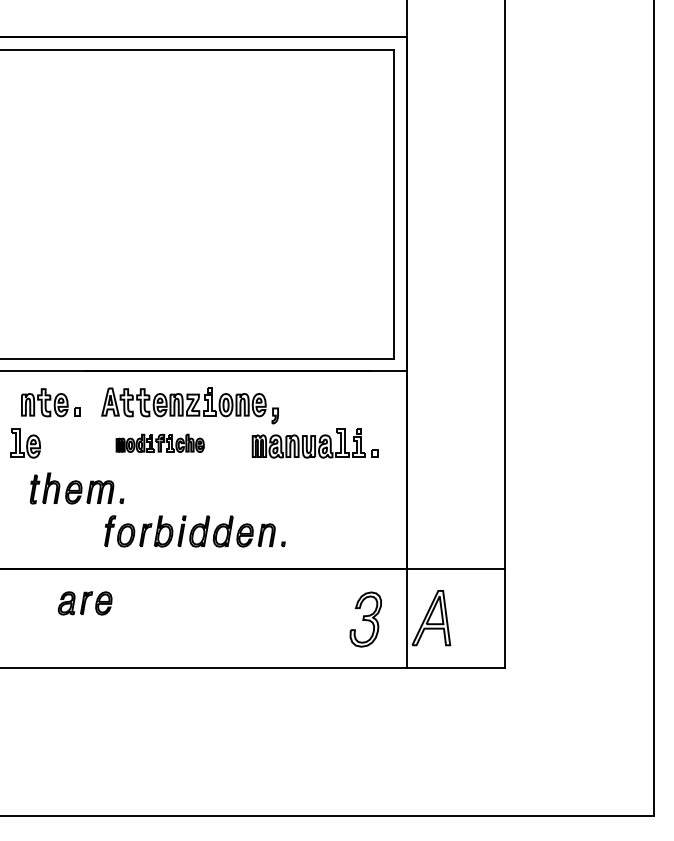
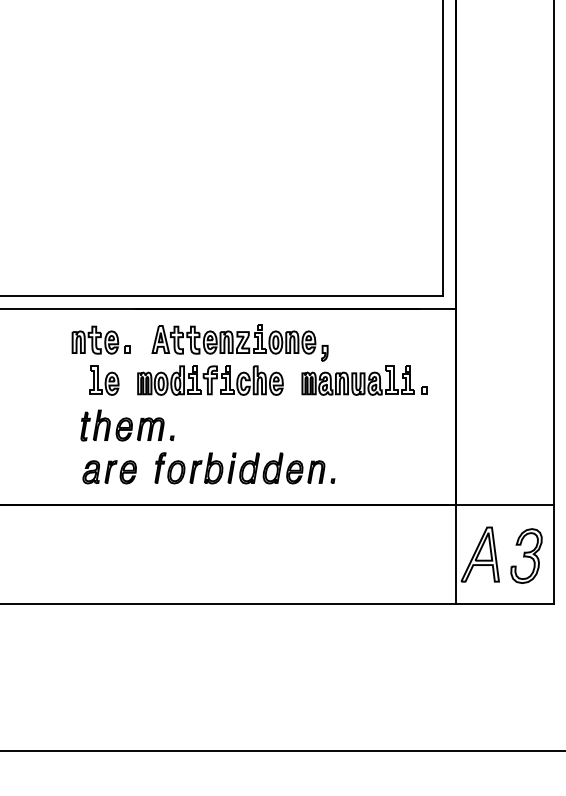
part: (25, 443) -> (104, 380), moved
part: (159, 443) -> (209, 380), size x1.67
part: (84, 603) -> (109, 472), moved
part: (365, 619) -> (526, 556), moved

